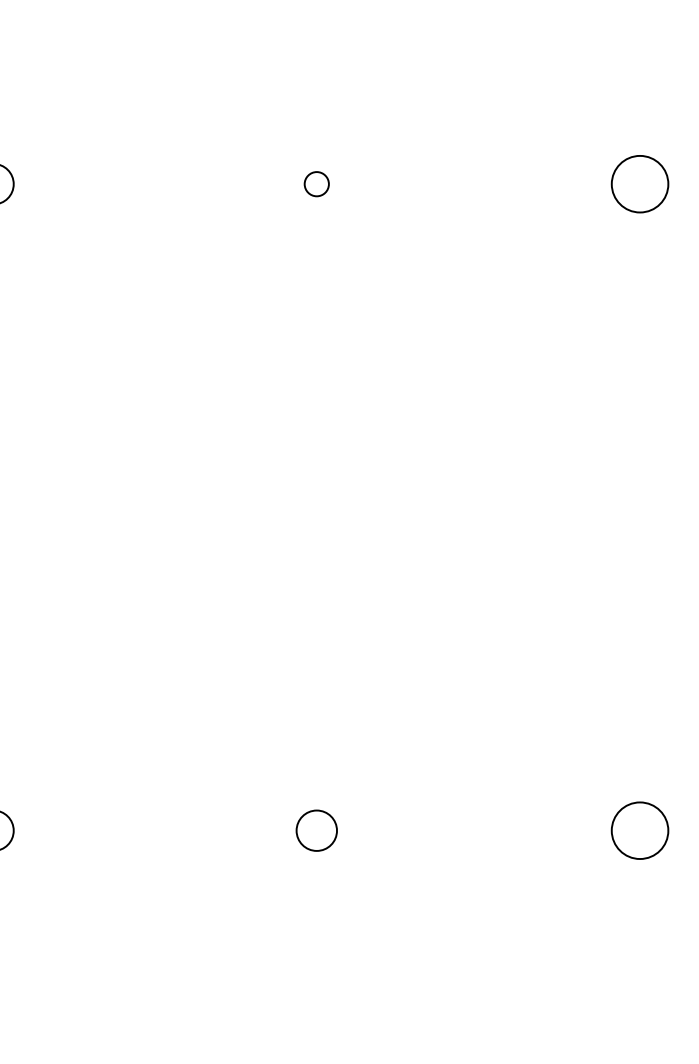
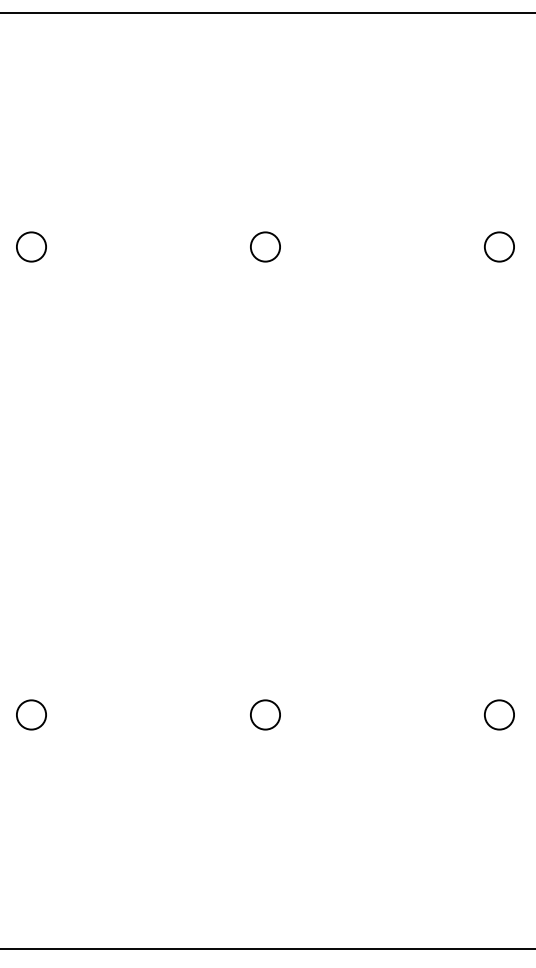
circle: (316, 183) -> (265, 246), size x1.67
circle: (640, 183) -> (499, 246), size x0.71
circle: (640, 830) -> (499, 714), size x0.71

